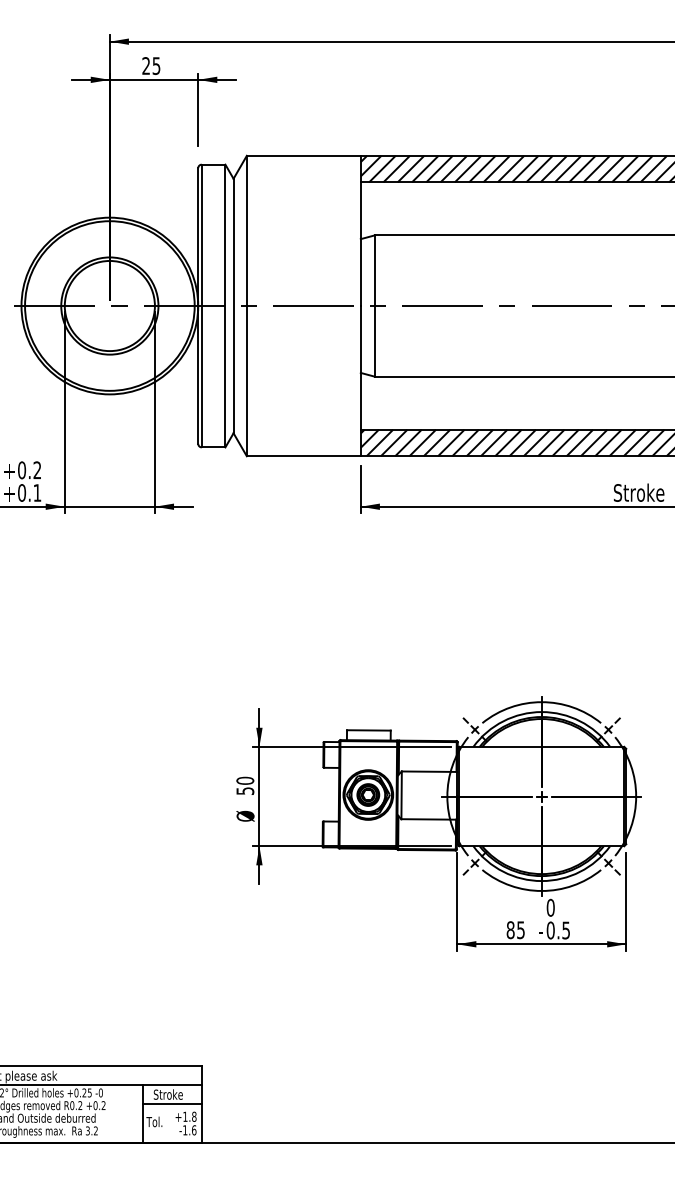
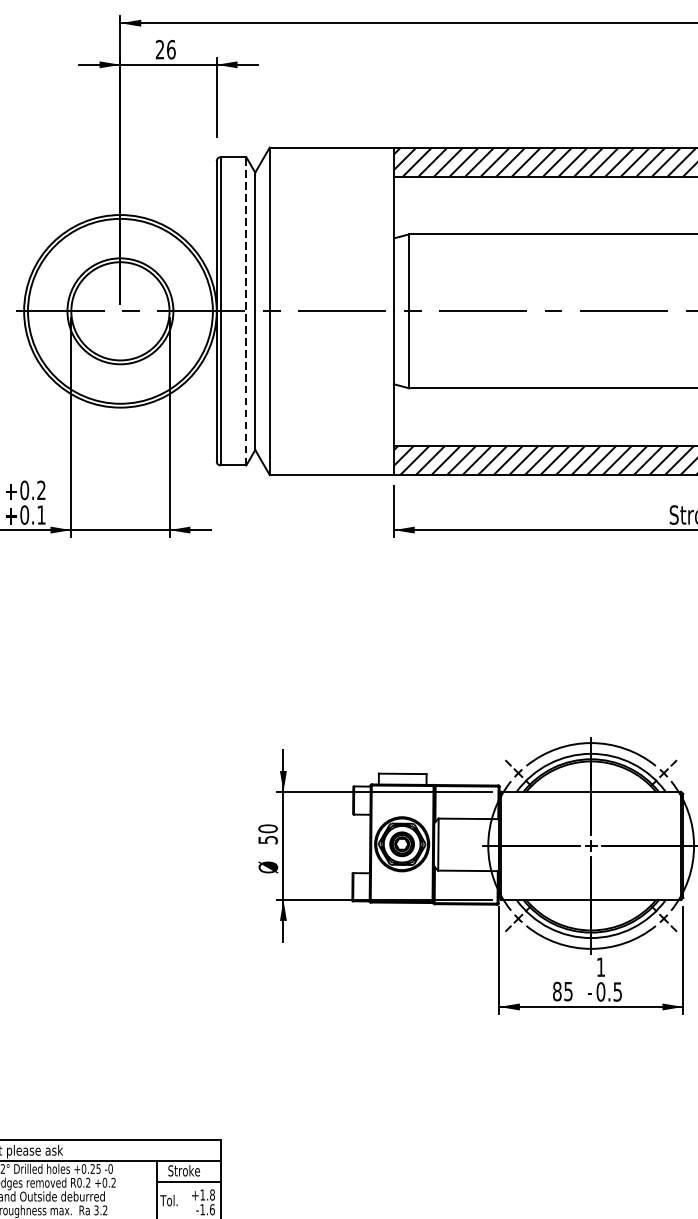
text: (156, 65) -> (171, 49), 25 -> 26
line: (225, 305) -> (246, 310), solid -> dashed
text: (550, 907) -> (600, 966), 0 -> 1

